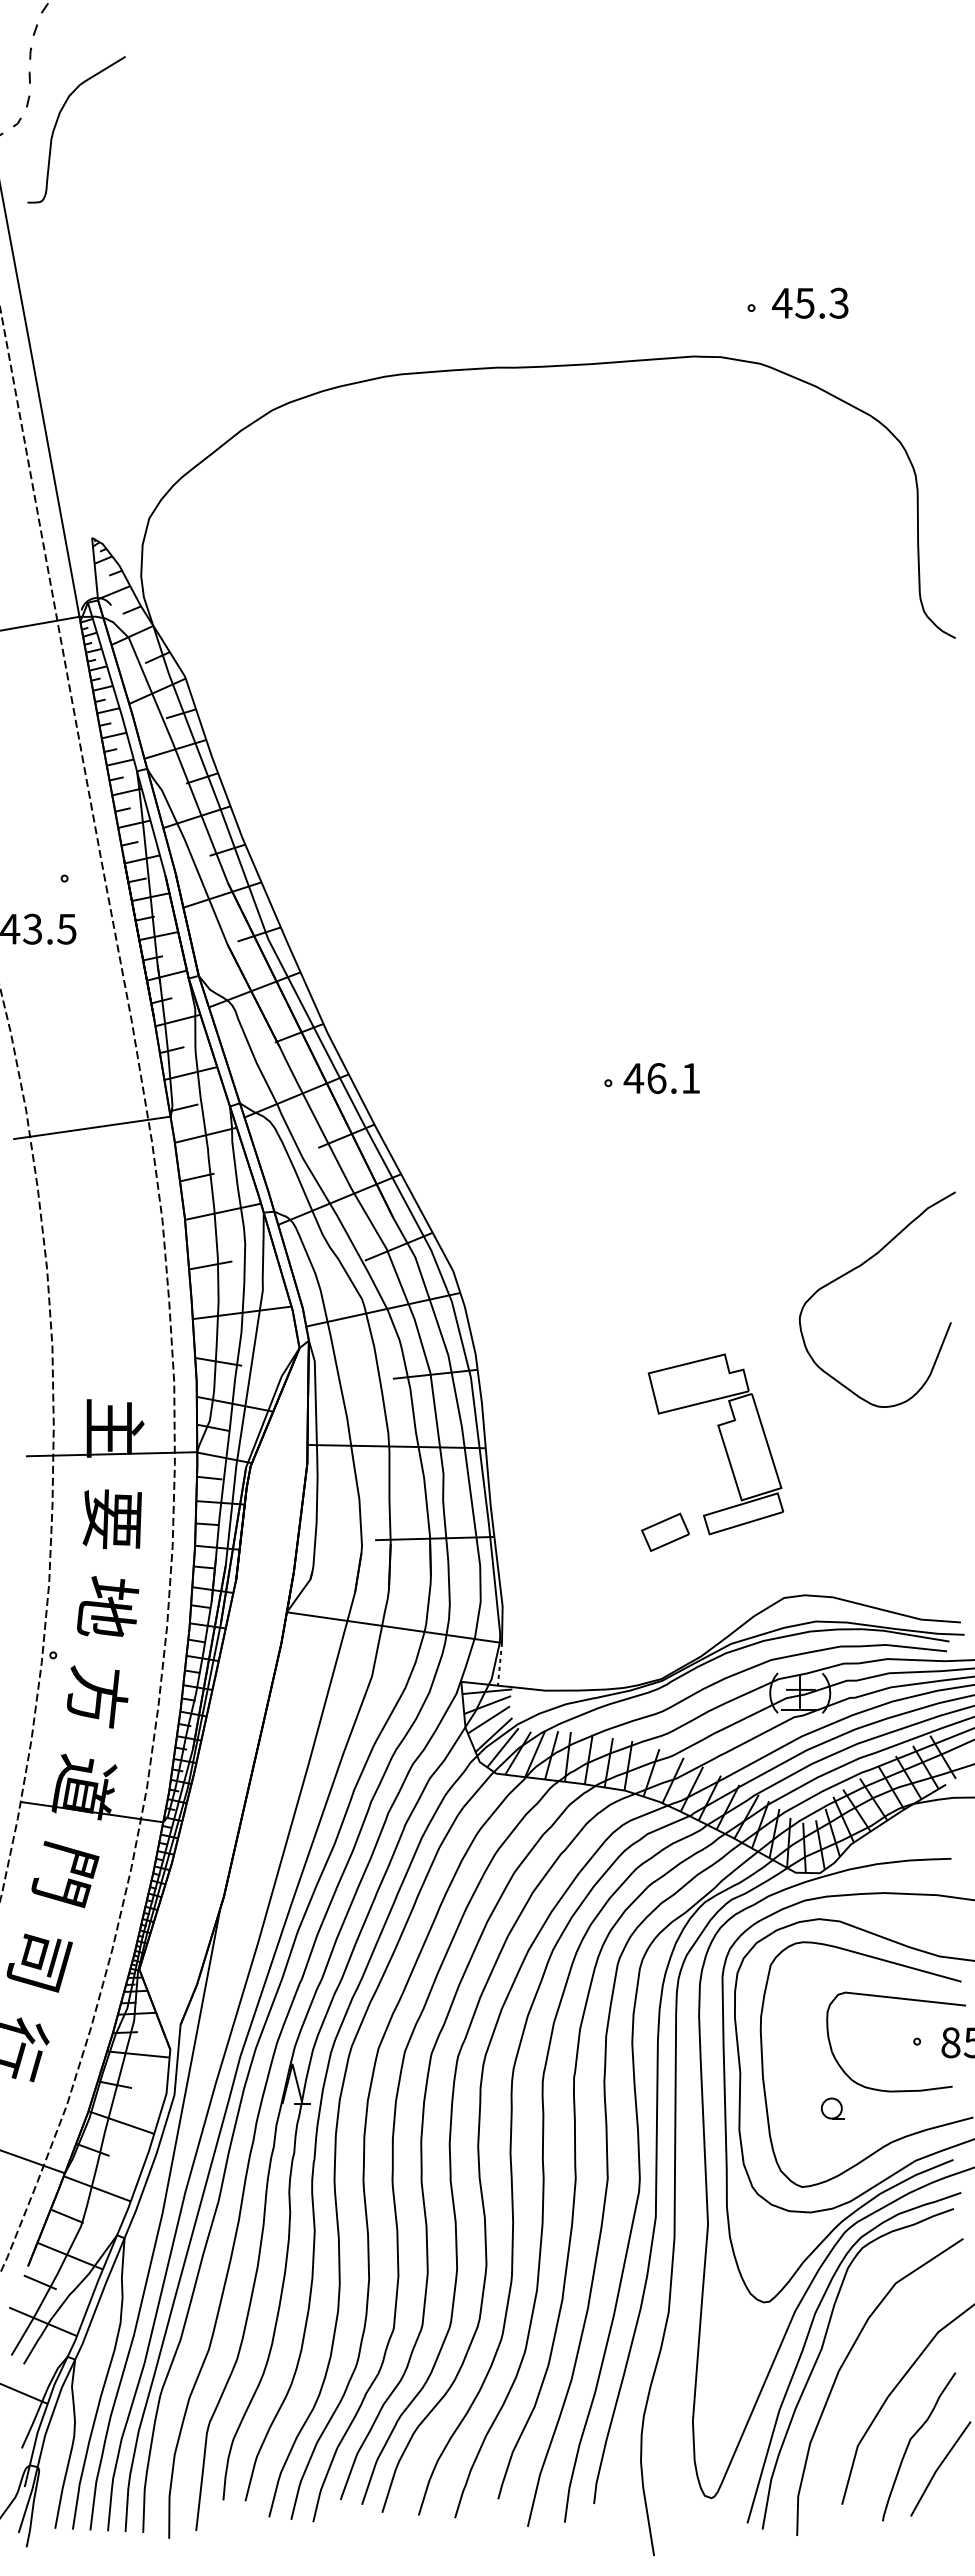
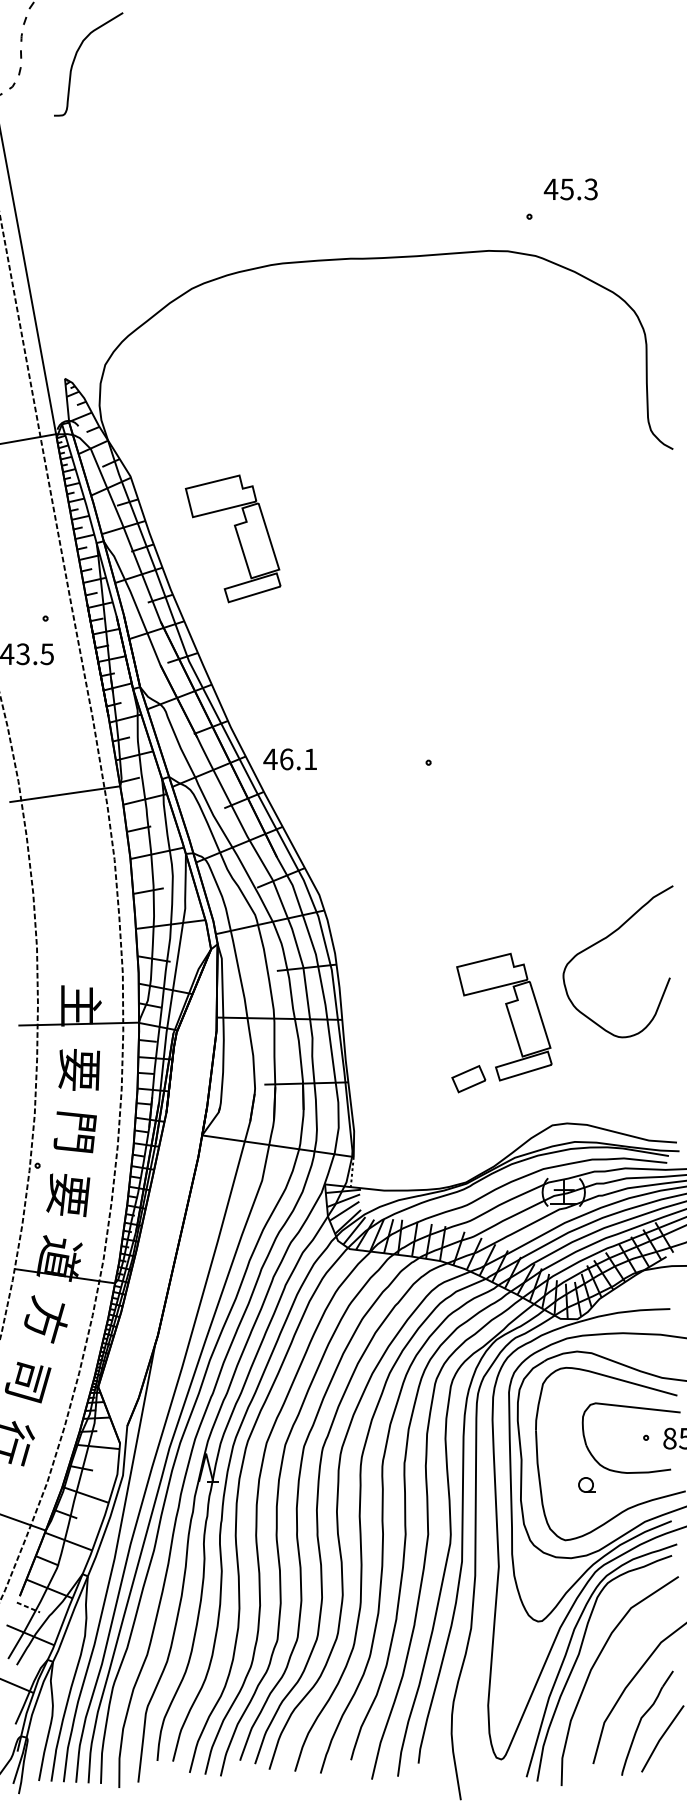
curve: (58, 120) -> (75, 57), moved
text: (809, 302) -> (570, 188), moved
part: (337, 763) -> (237, 537), added
text: (661, 1078) -> (289, 759), moved
curve: (859, 1267) -> (605, 939), moved
text: (107, 1606) -> (75, 1131), 地 -> 門
text: (96, 1696) -> (68, 1194), 方 -> 要
text: (65, 1873) -> (46, 1319), 門 -> 方
line: (40, 2282) -> (28, 1607), solid -> dashed

